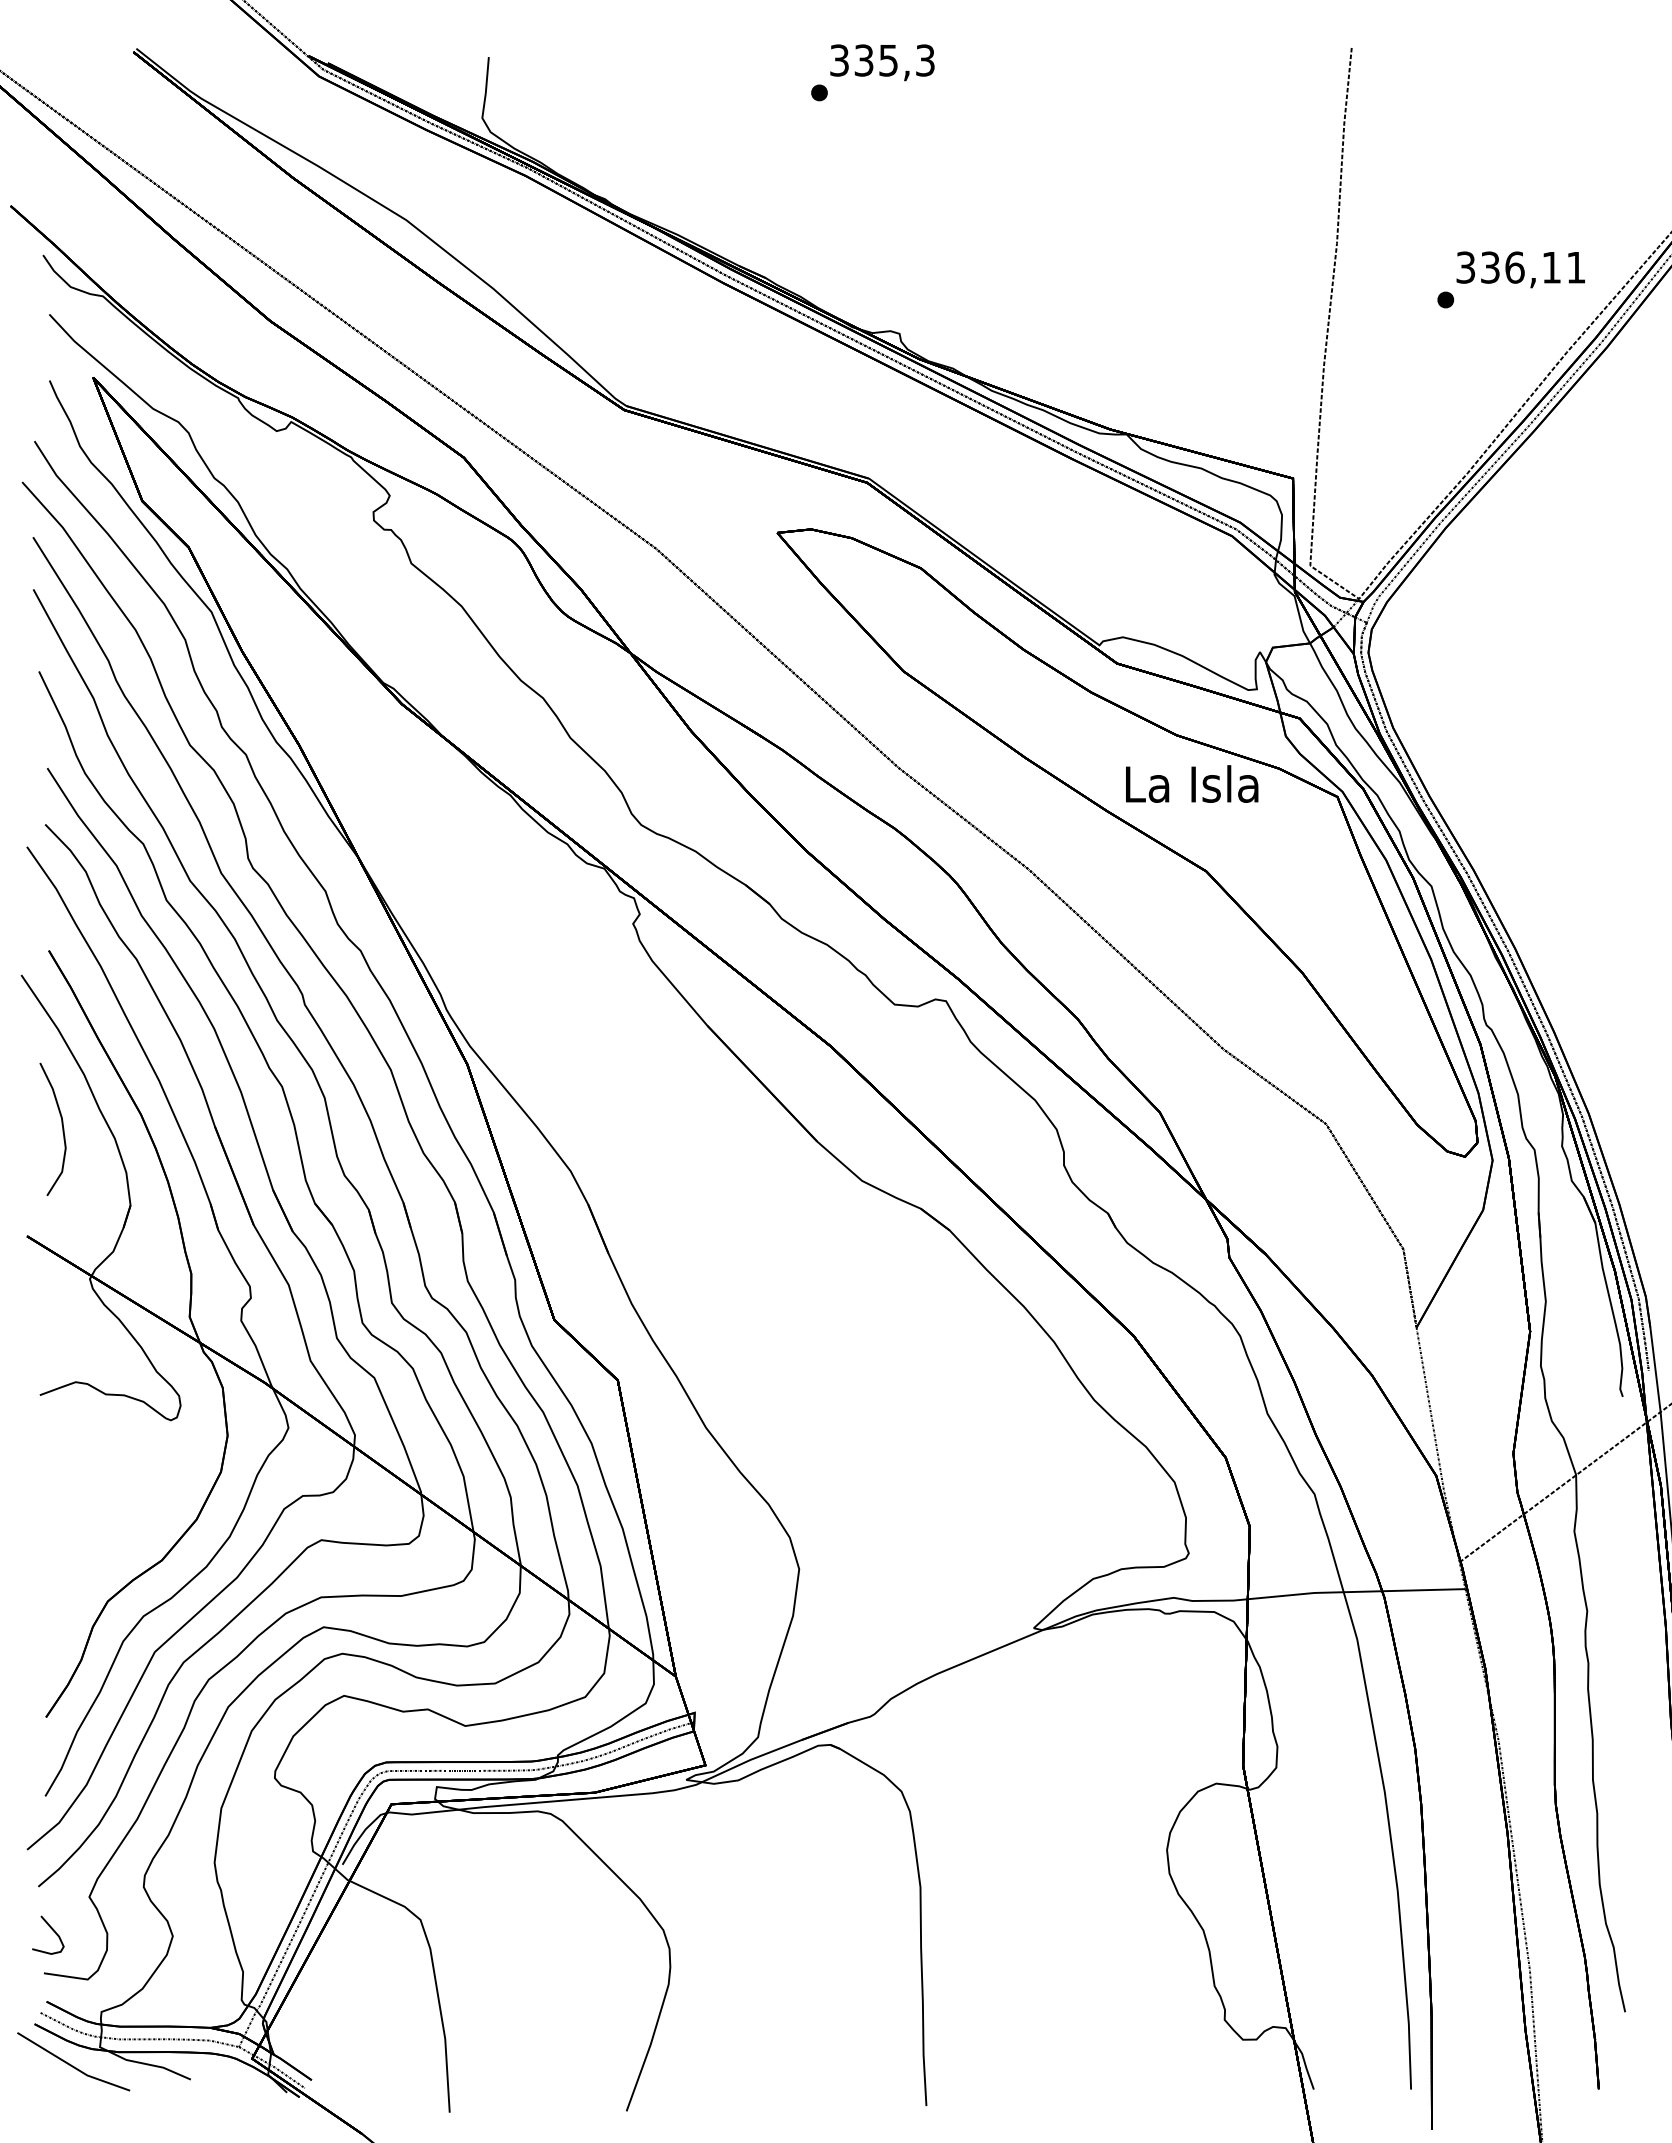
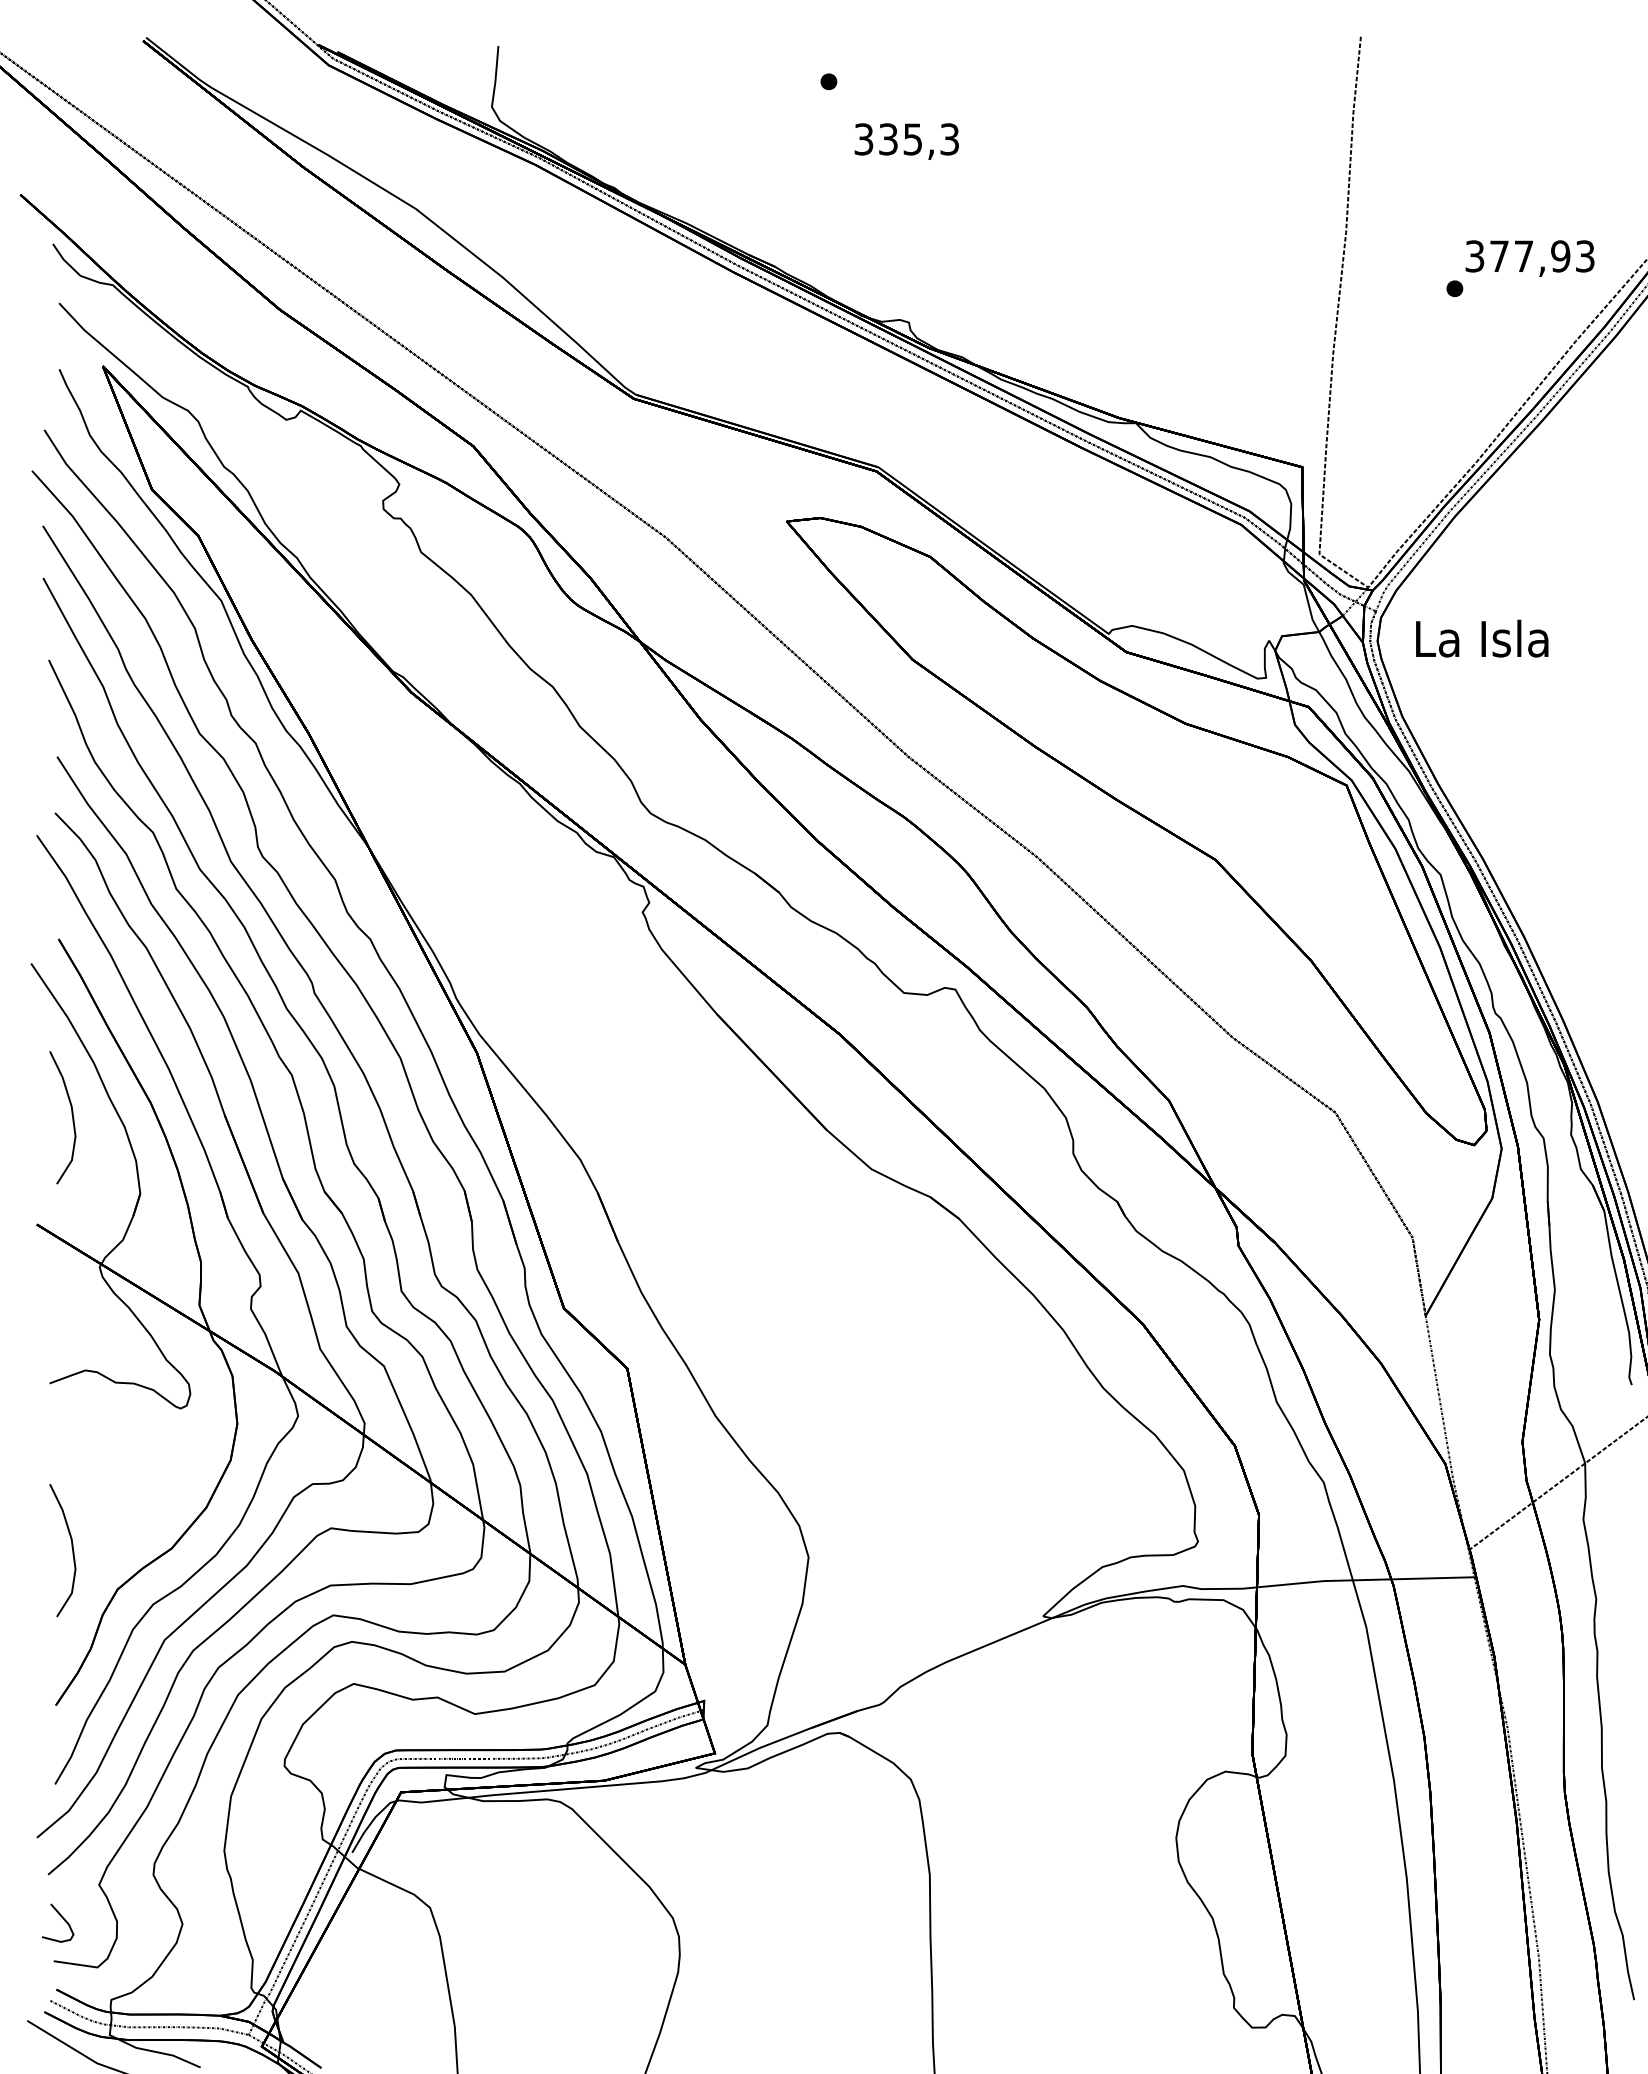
text: (882, 62) -> (906, 141), moved
text: (1533, 267) -> (1542, 256), 336,11 -> 377,93
text: (1192, 783) -> (1482, 638), moved
curve: (61, 1557) -> (71, 1545), added

